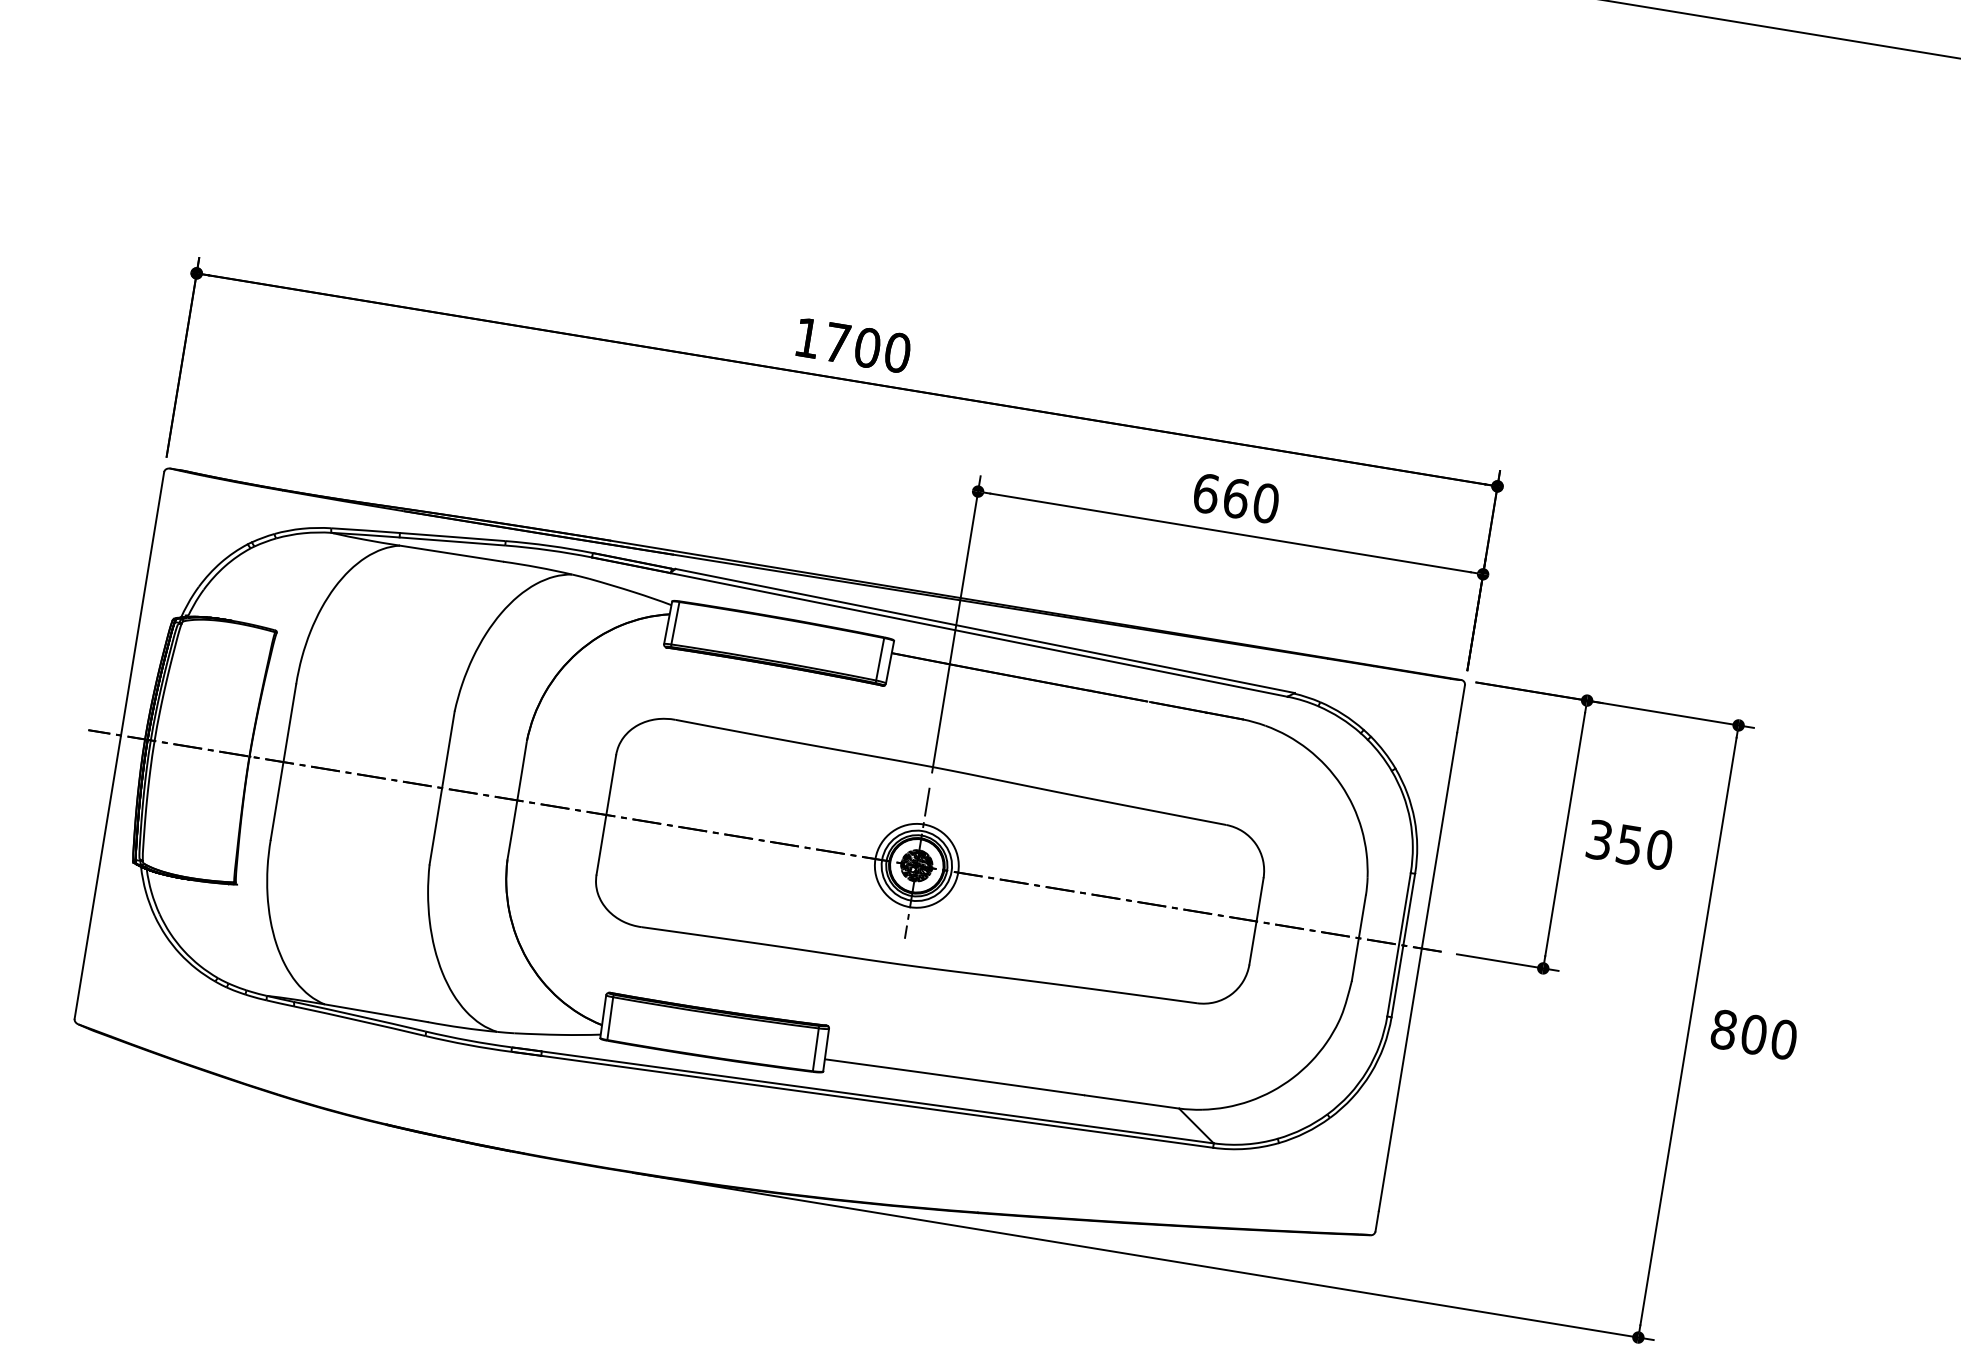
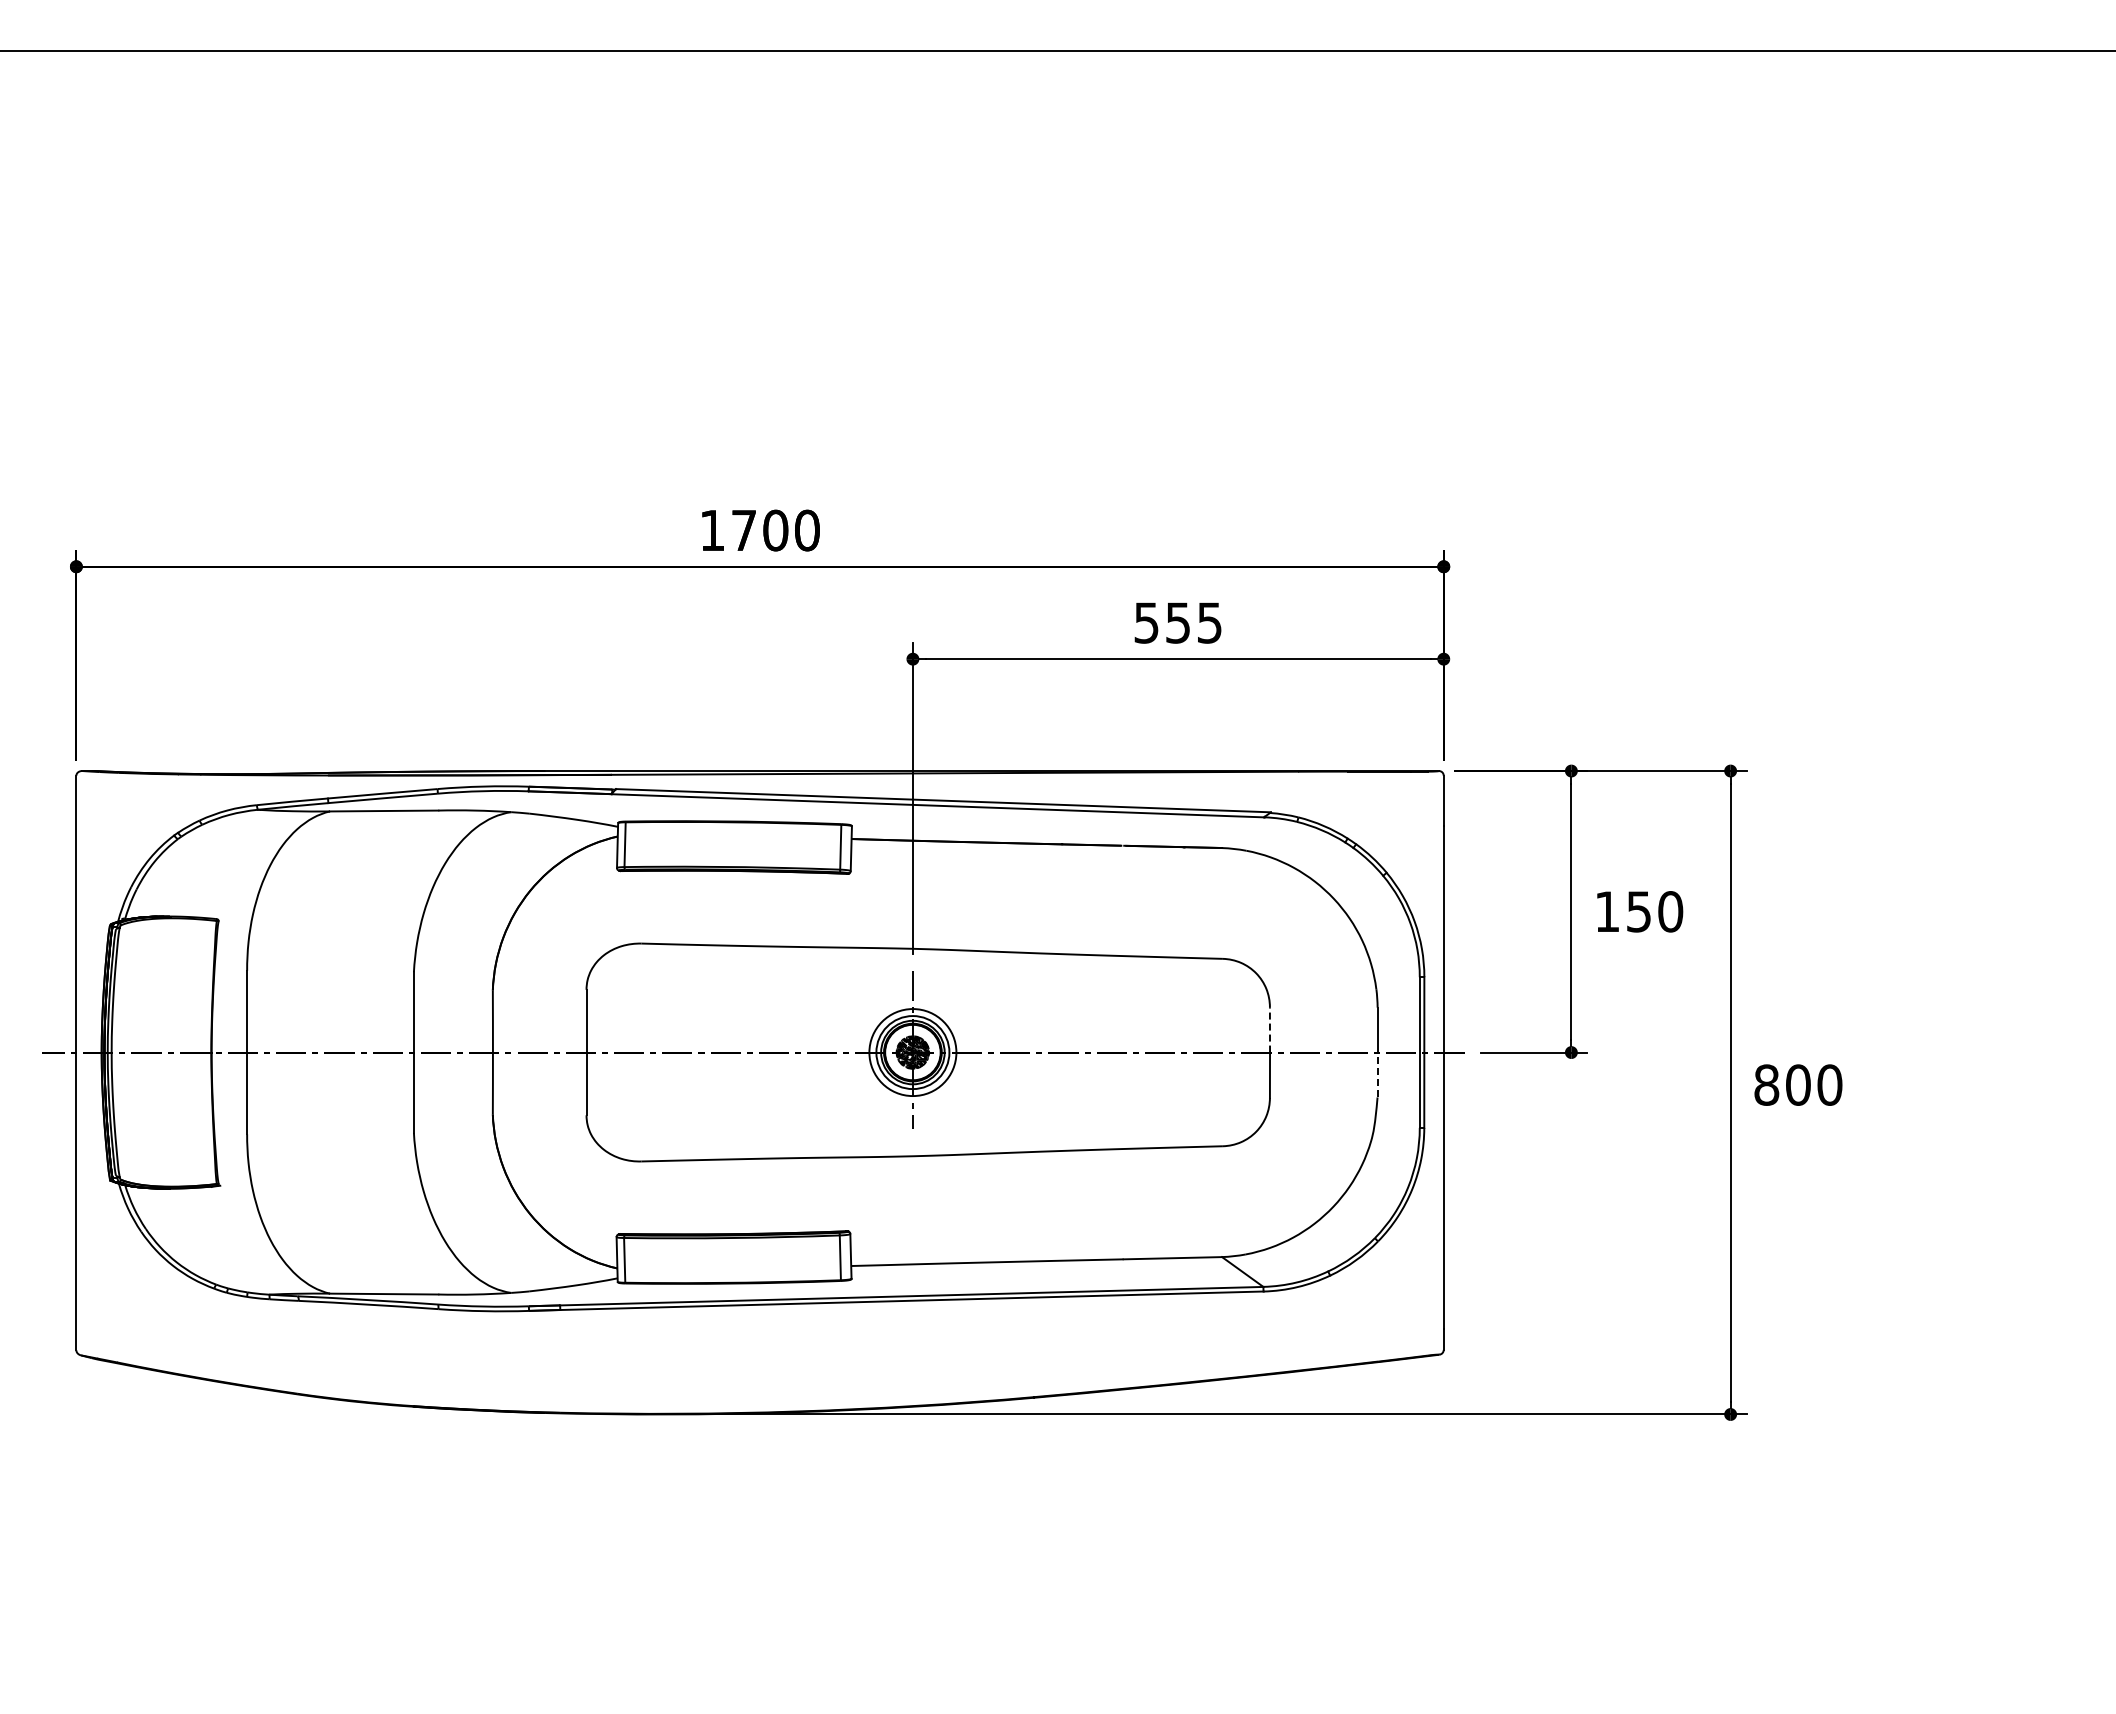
text: (1236, 498) -> (1178, 622), 660 -> 555
text: (1599, 839) -> (1607, 911), 350 -> 150
line: (1259, 899) -> (1269, 1029), solid -> dashed
line: (1355, 960) -> (1377, 1075), solid -> dashed

